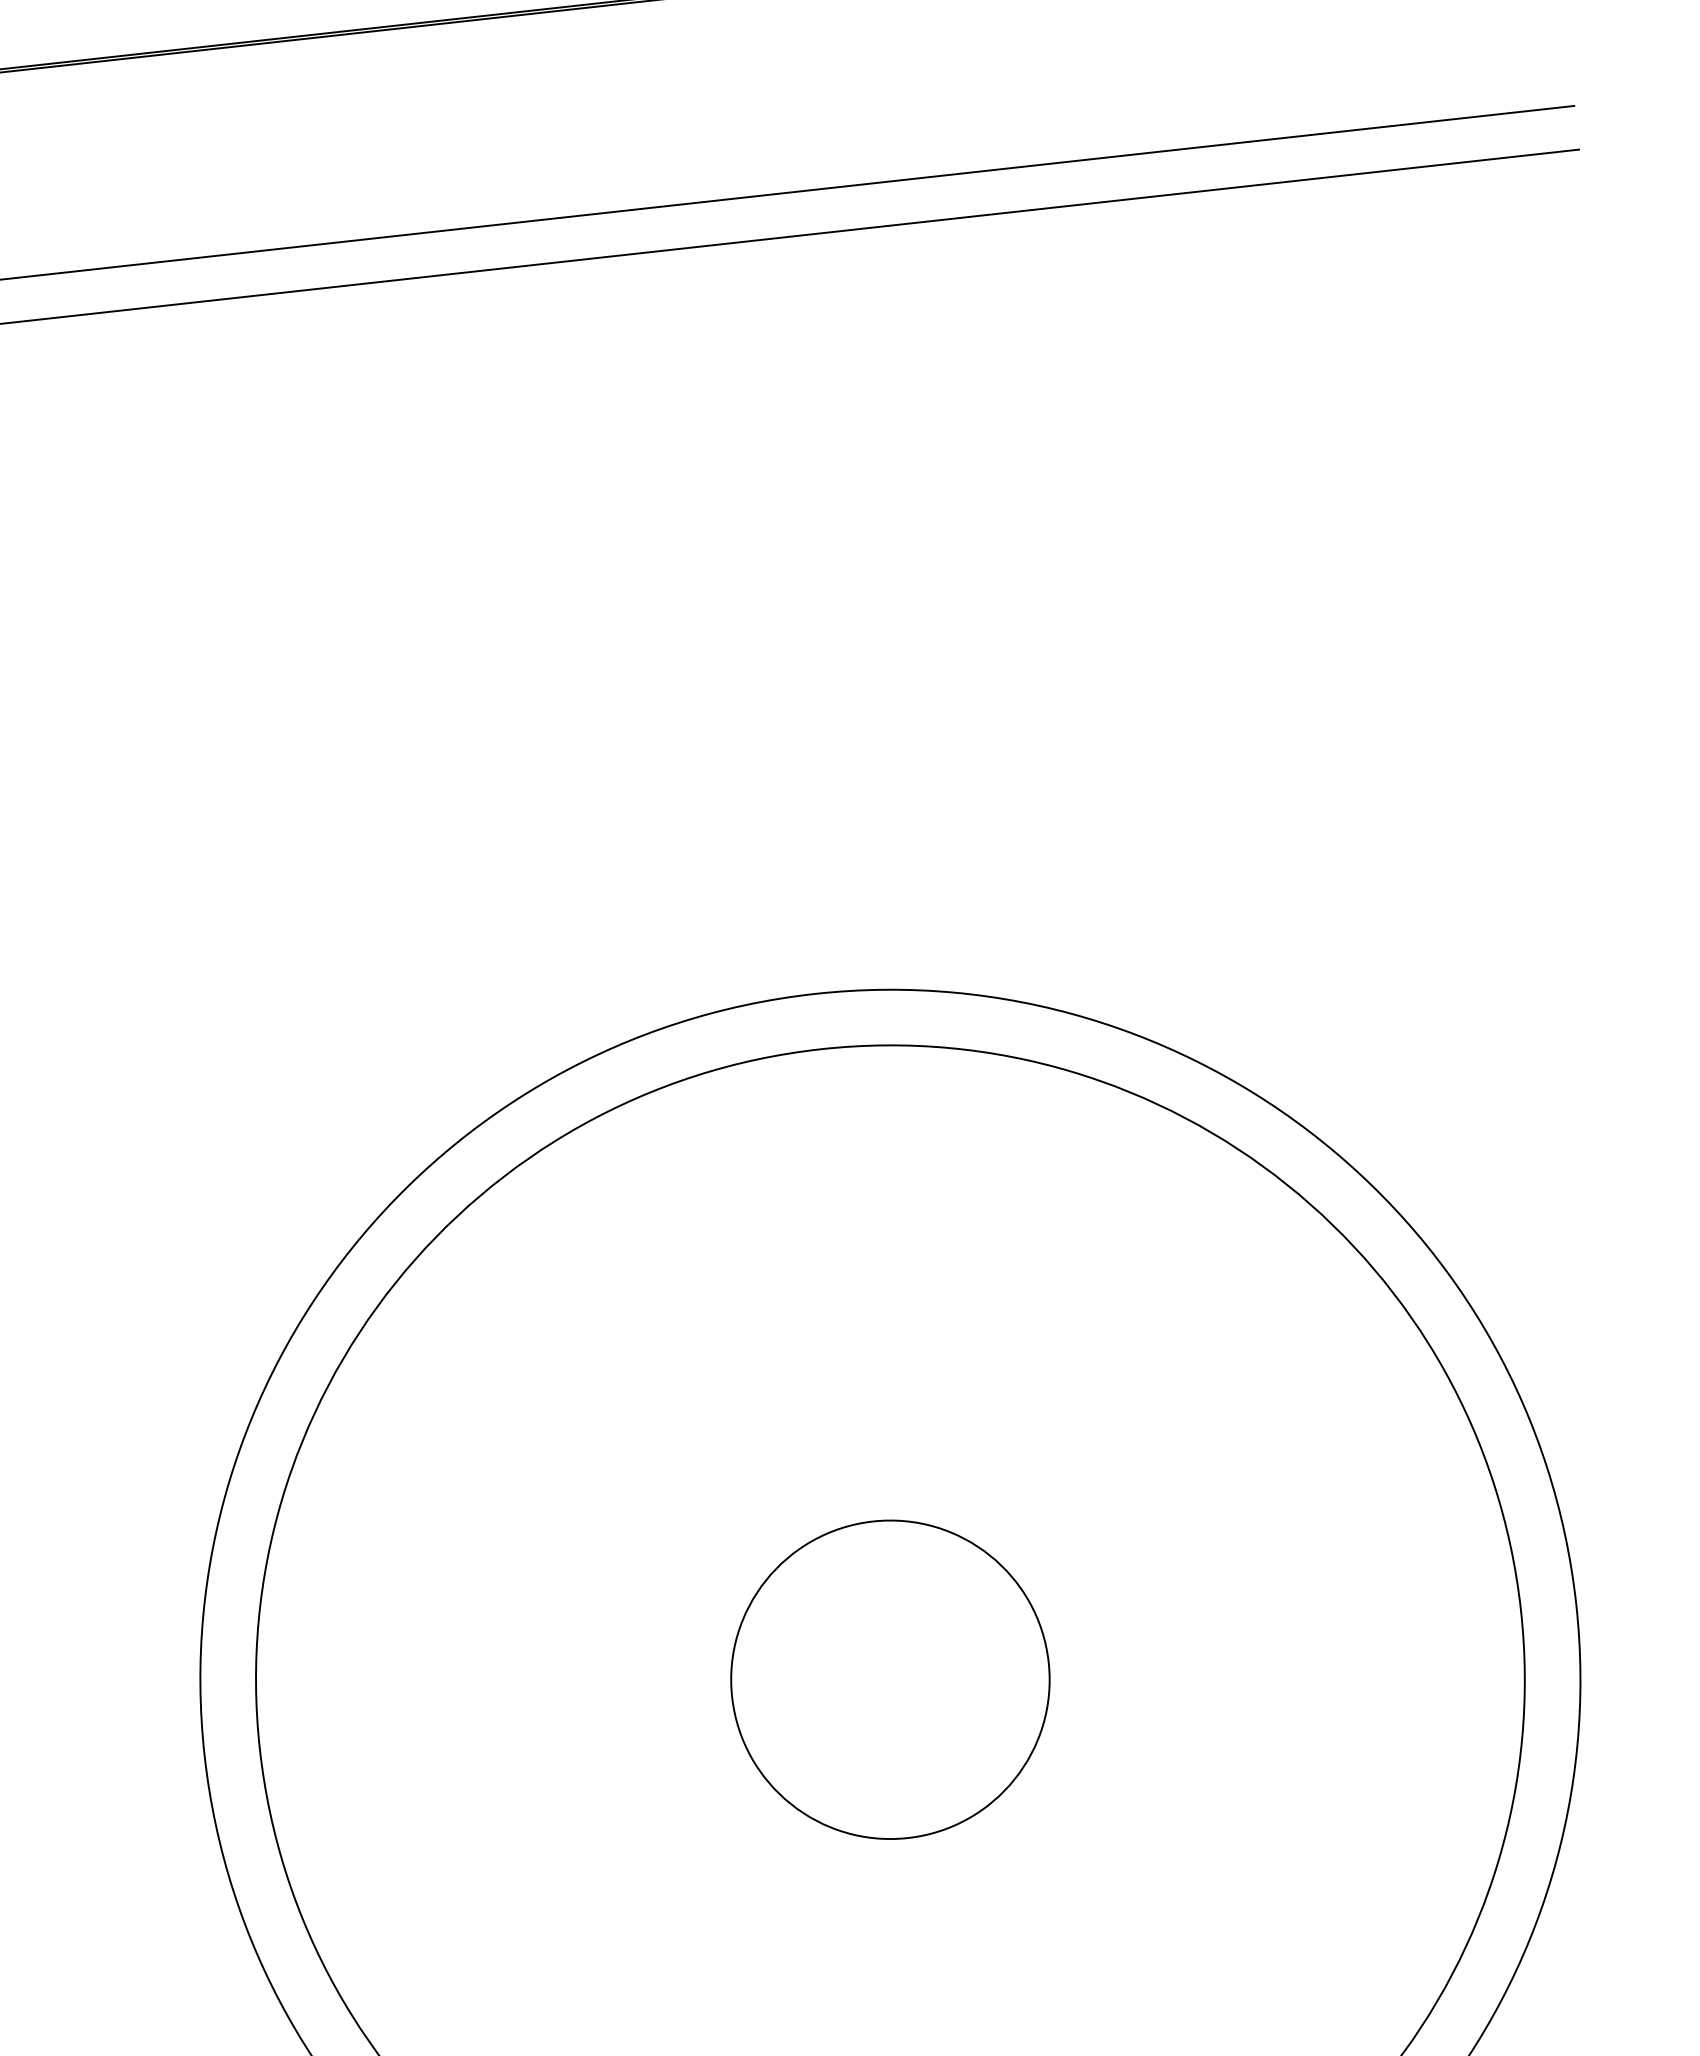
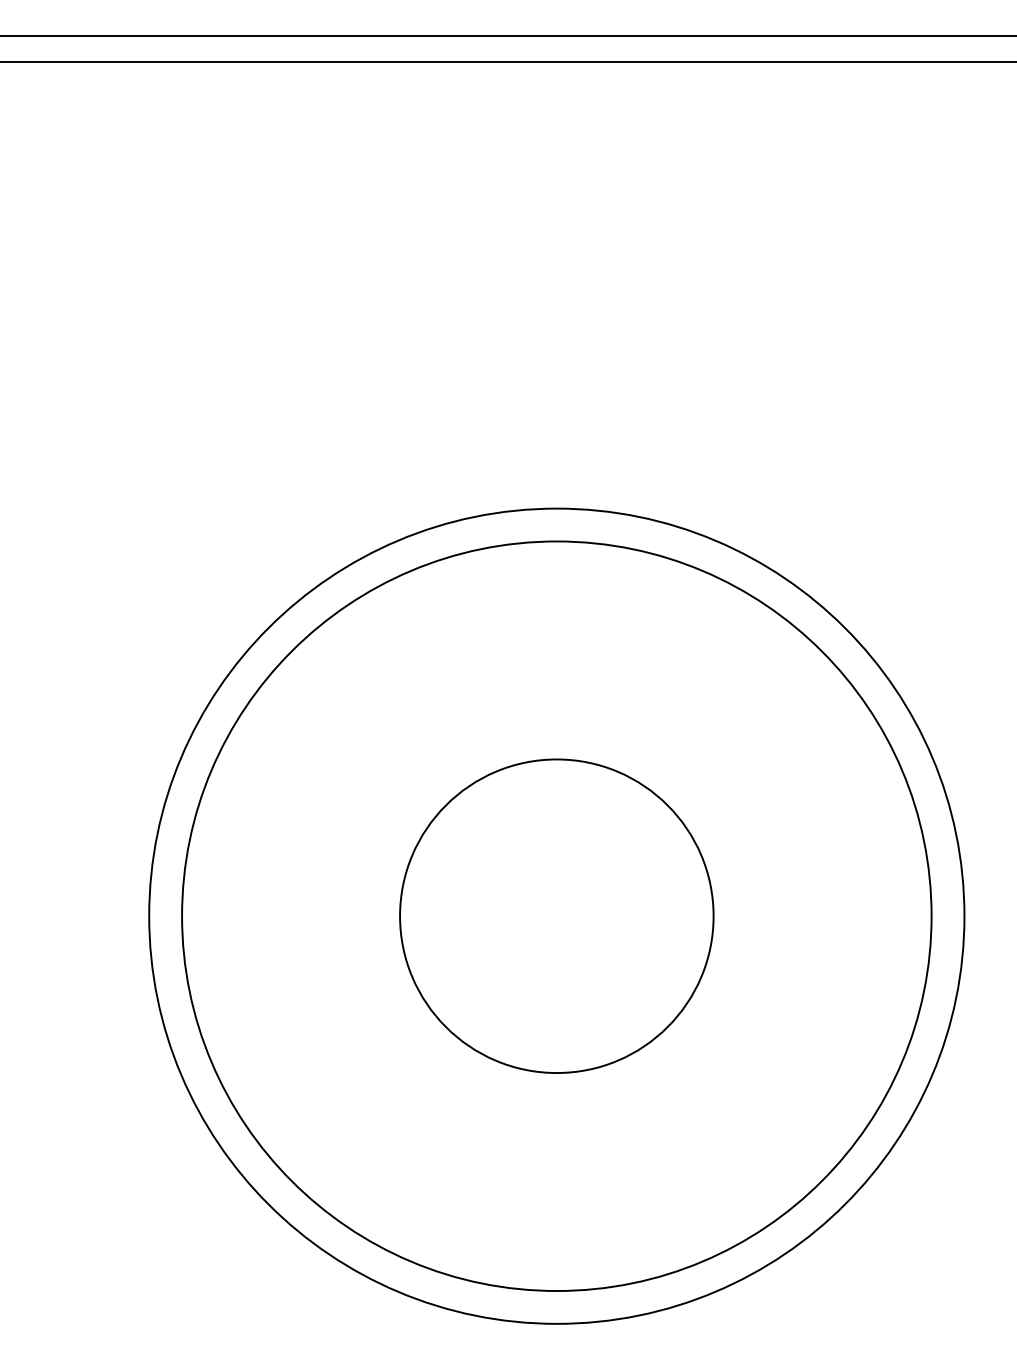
circle: (889, 1680) -> (556, 916), size x1.67

